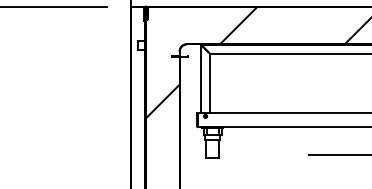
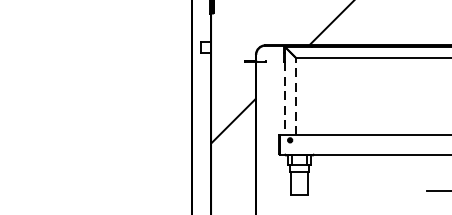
line: (209, 83) -> (295, 97), solid -> dashed
line: (201, 84) -> (284, 98), solid -> dashed

